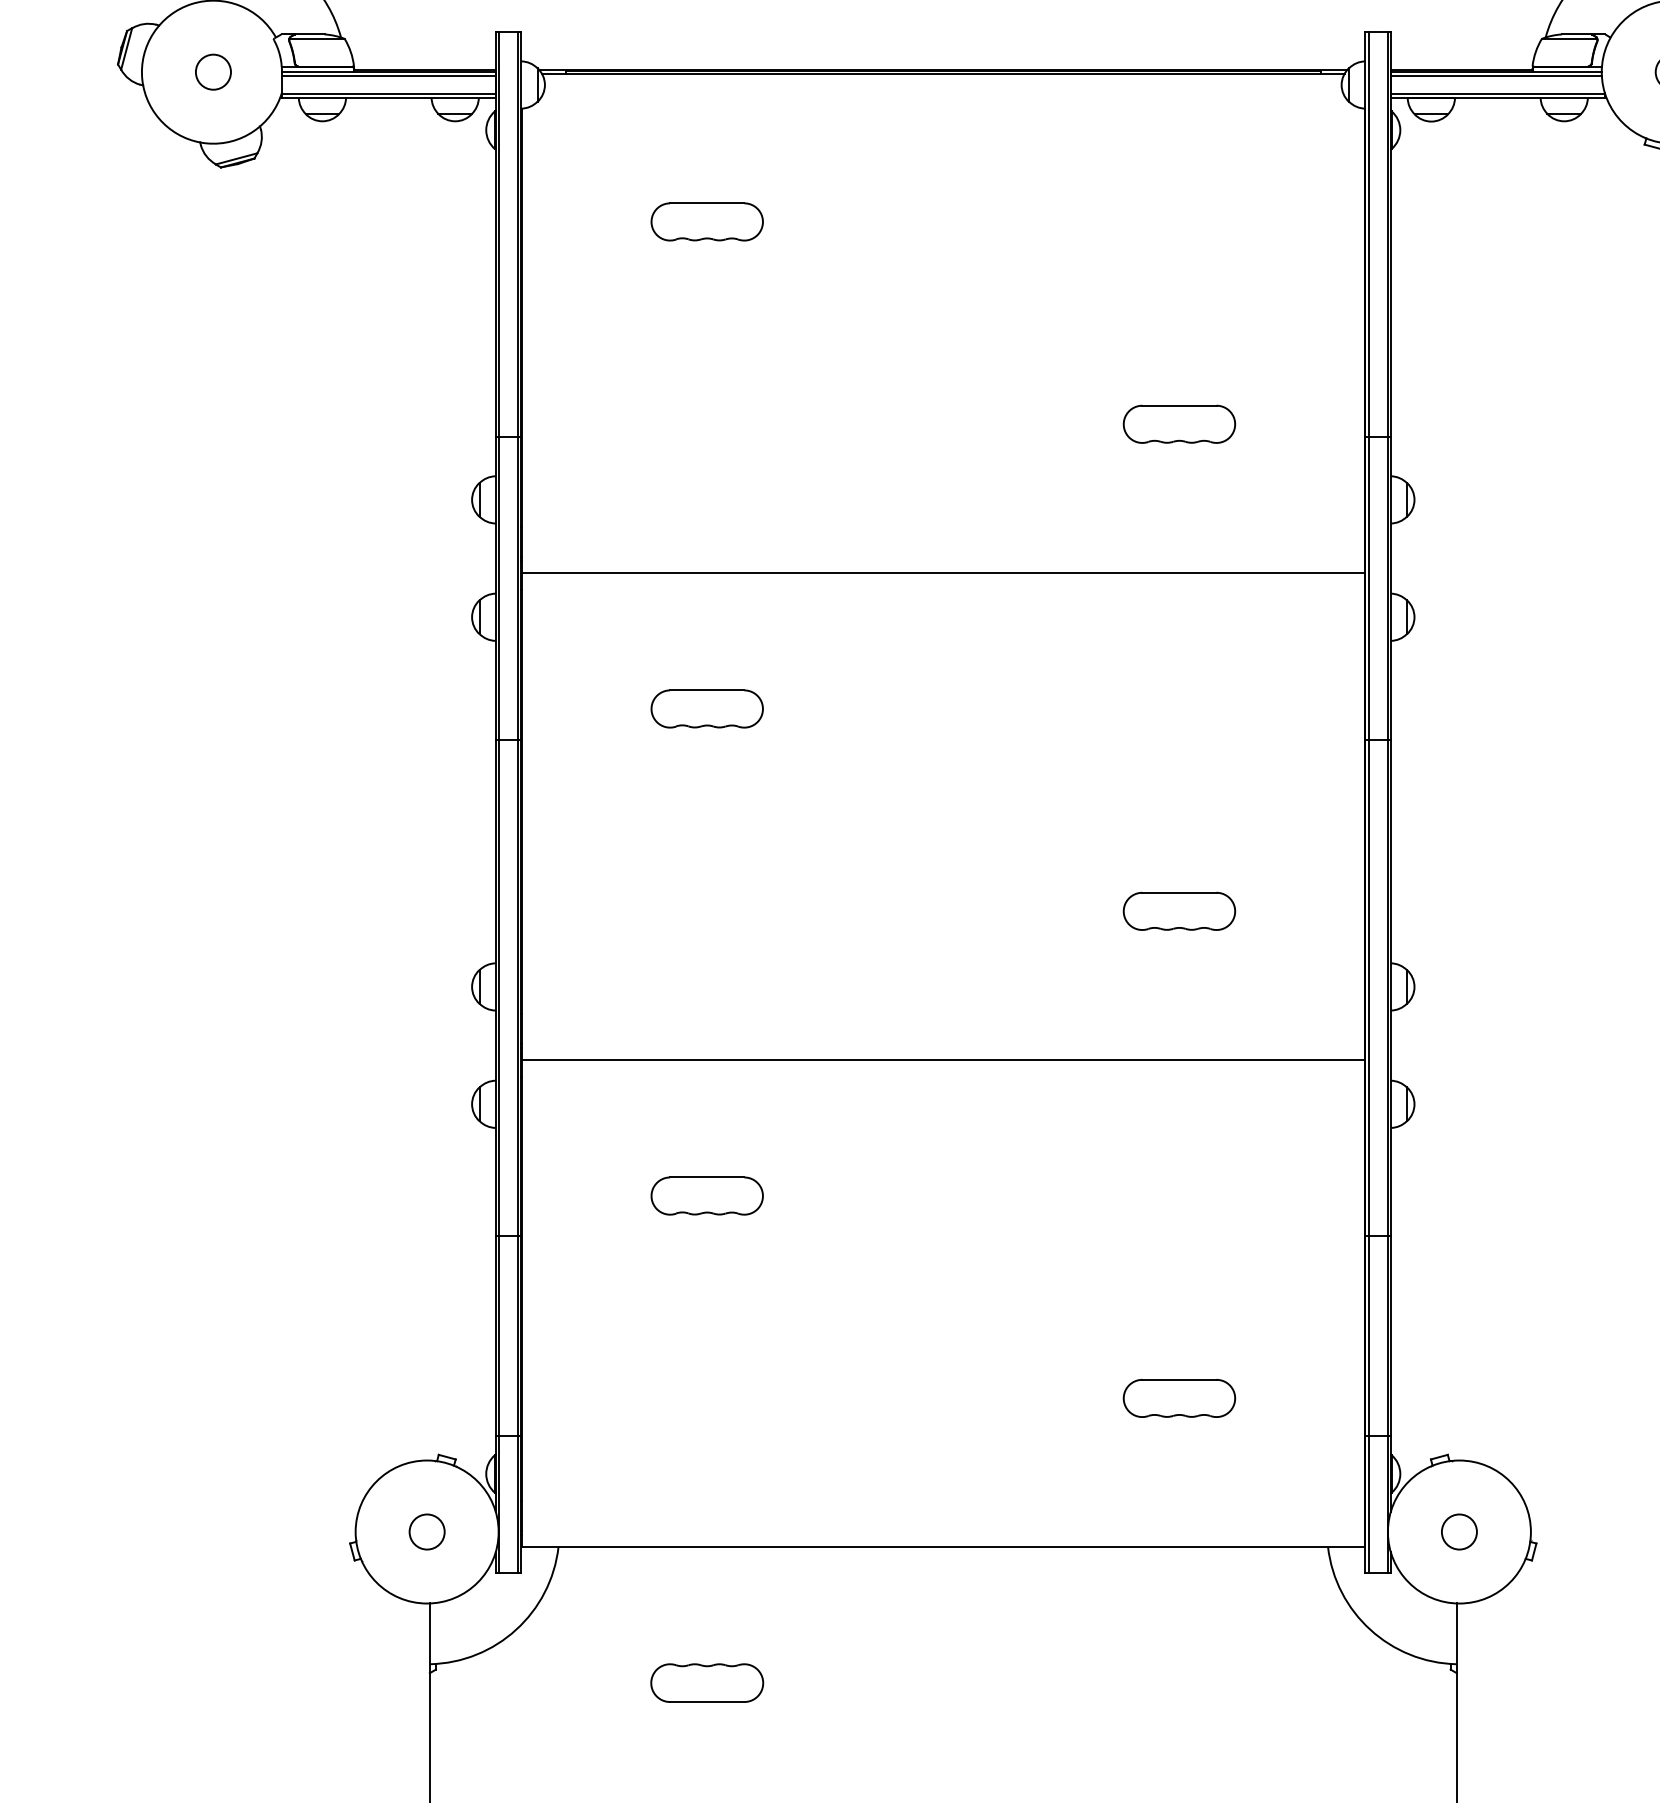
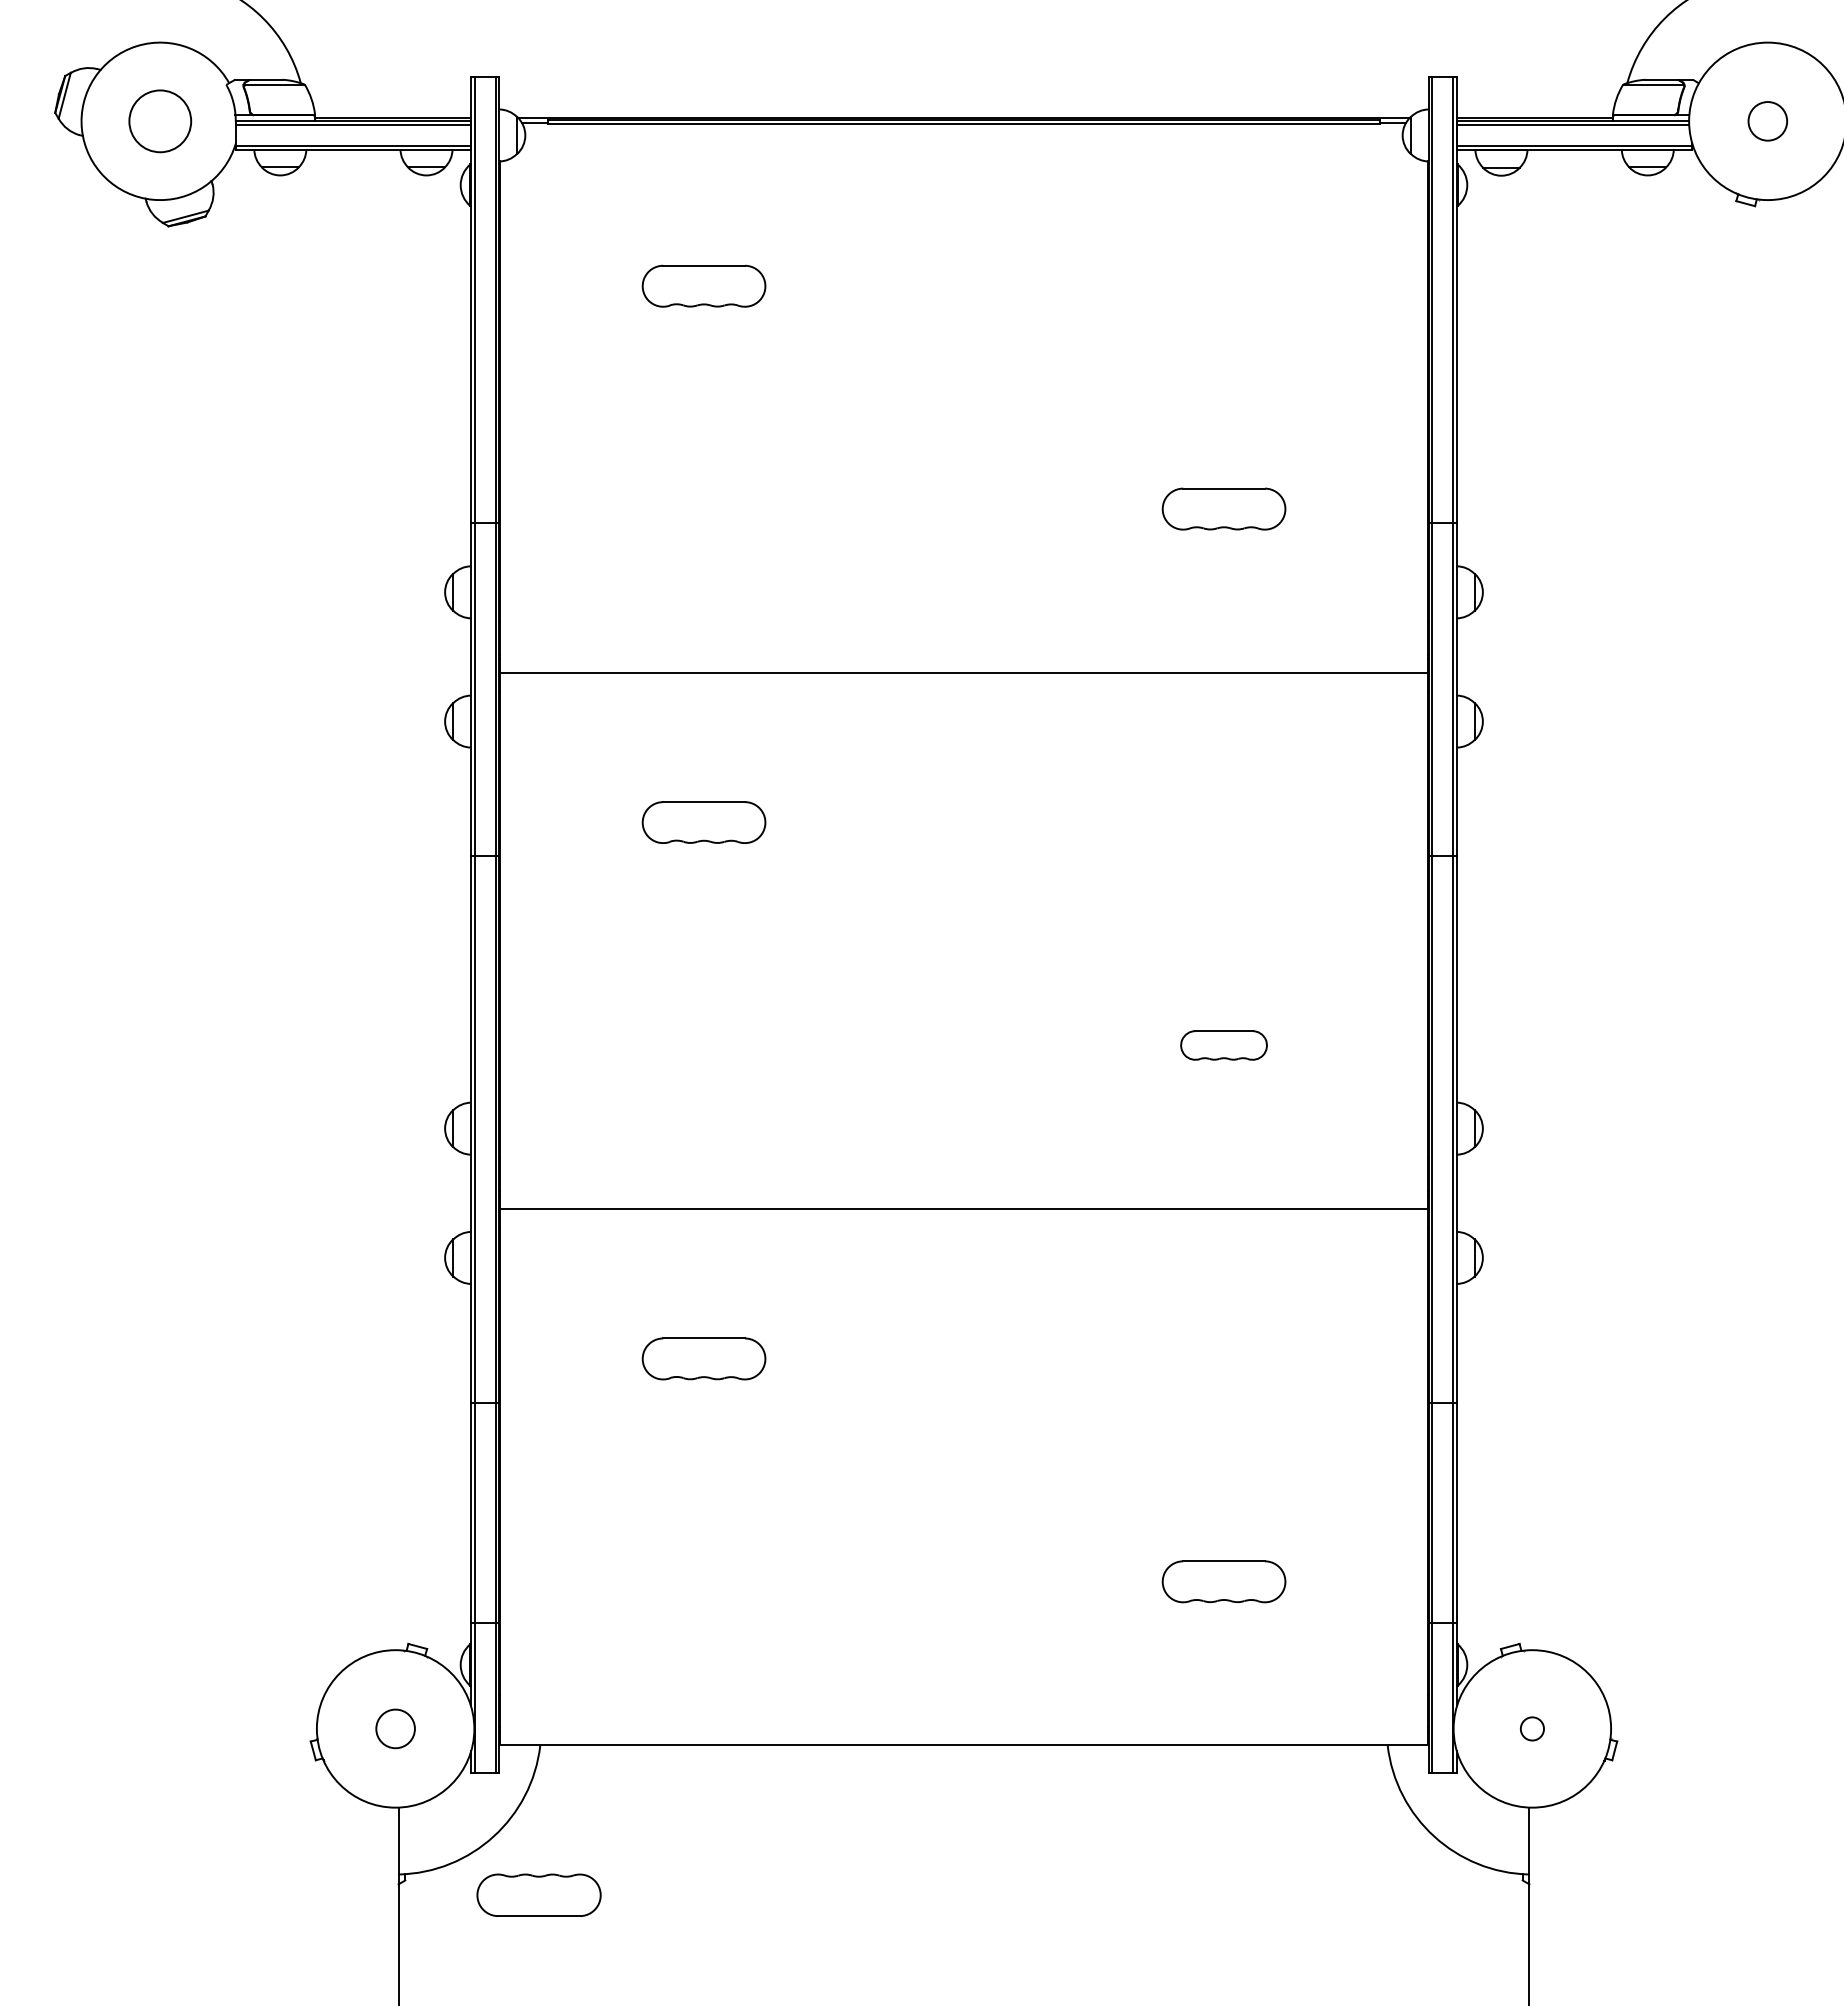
circle: (212, 72) -> (159, 121), size x1.6
part: (1178, 911) -> (1223, 1045), size x0.7
circle: (1459, 1531) -> (1532, 1728), size x0.6
part: (706, 1682) -> (538, 1894), moved

